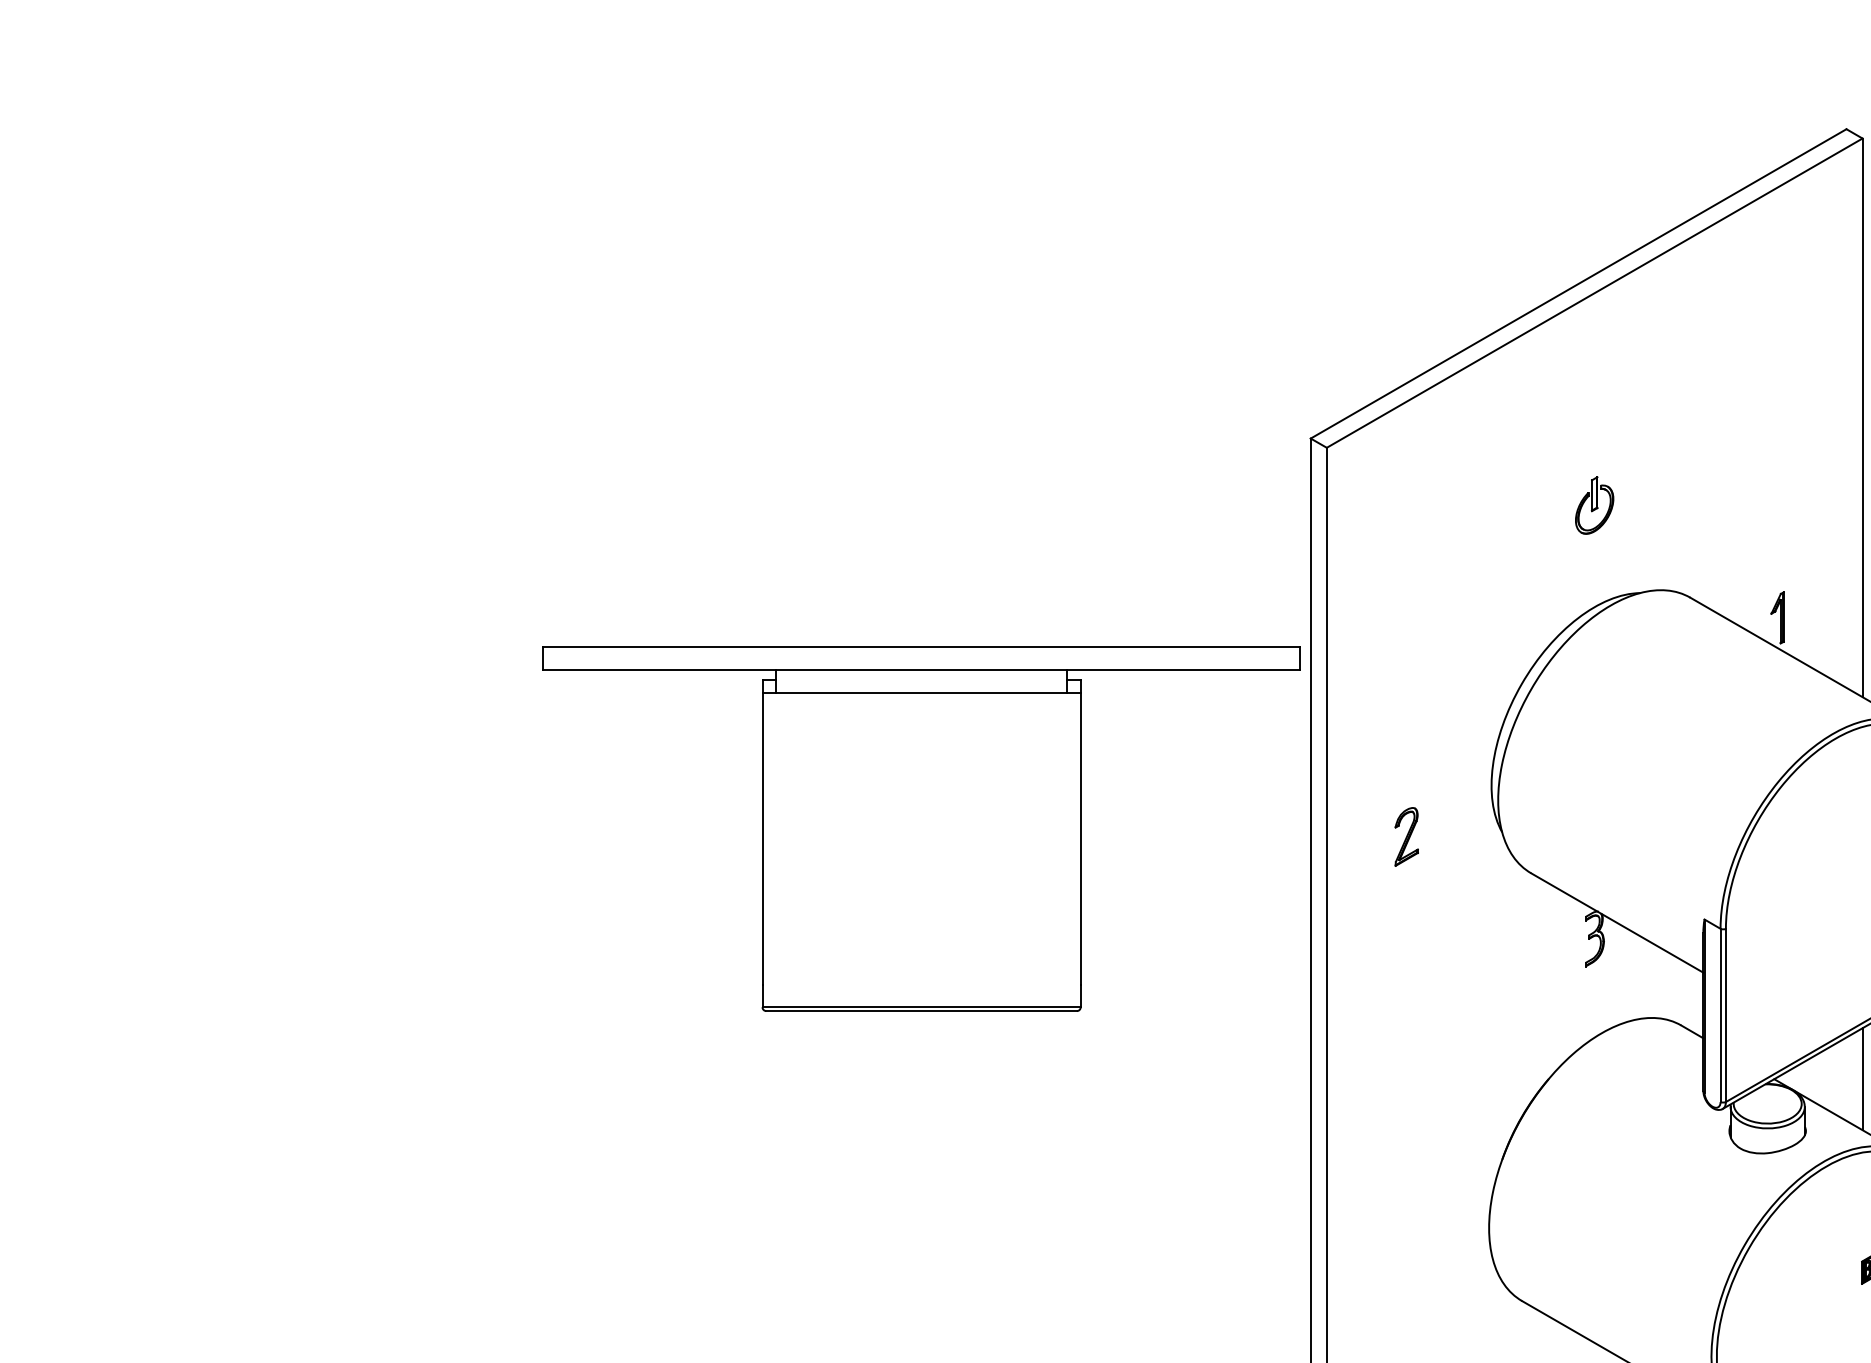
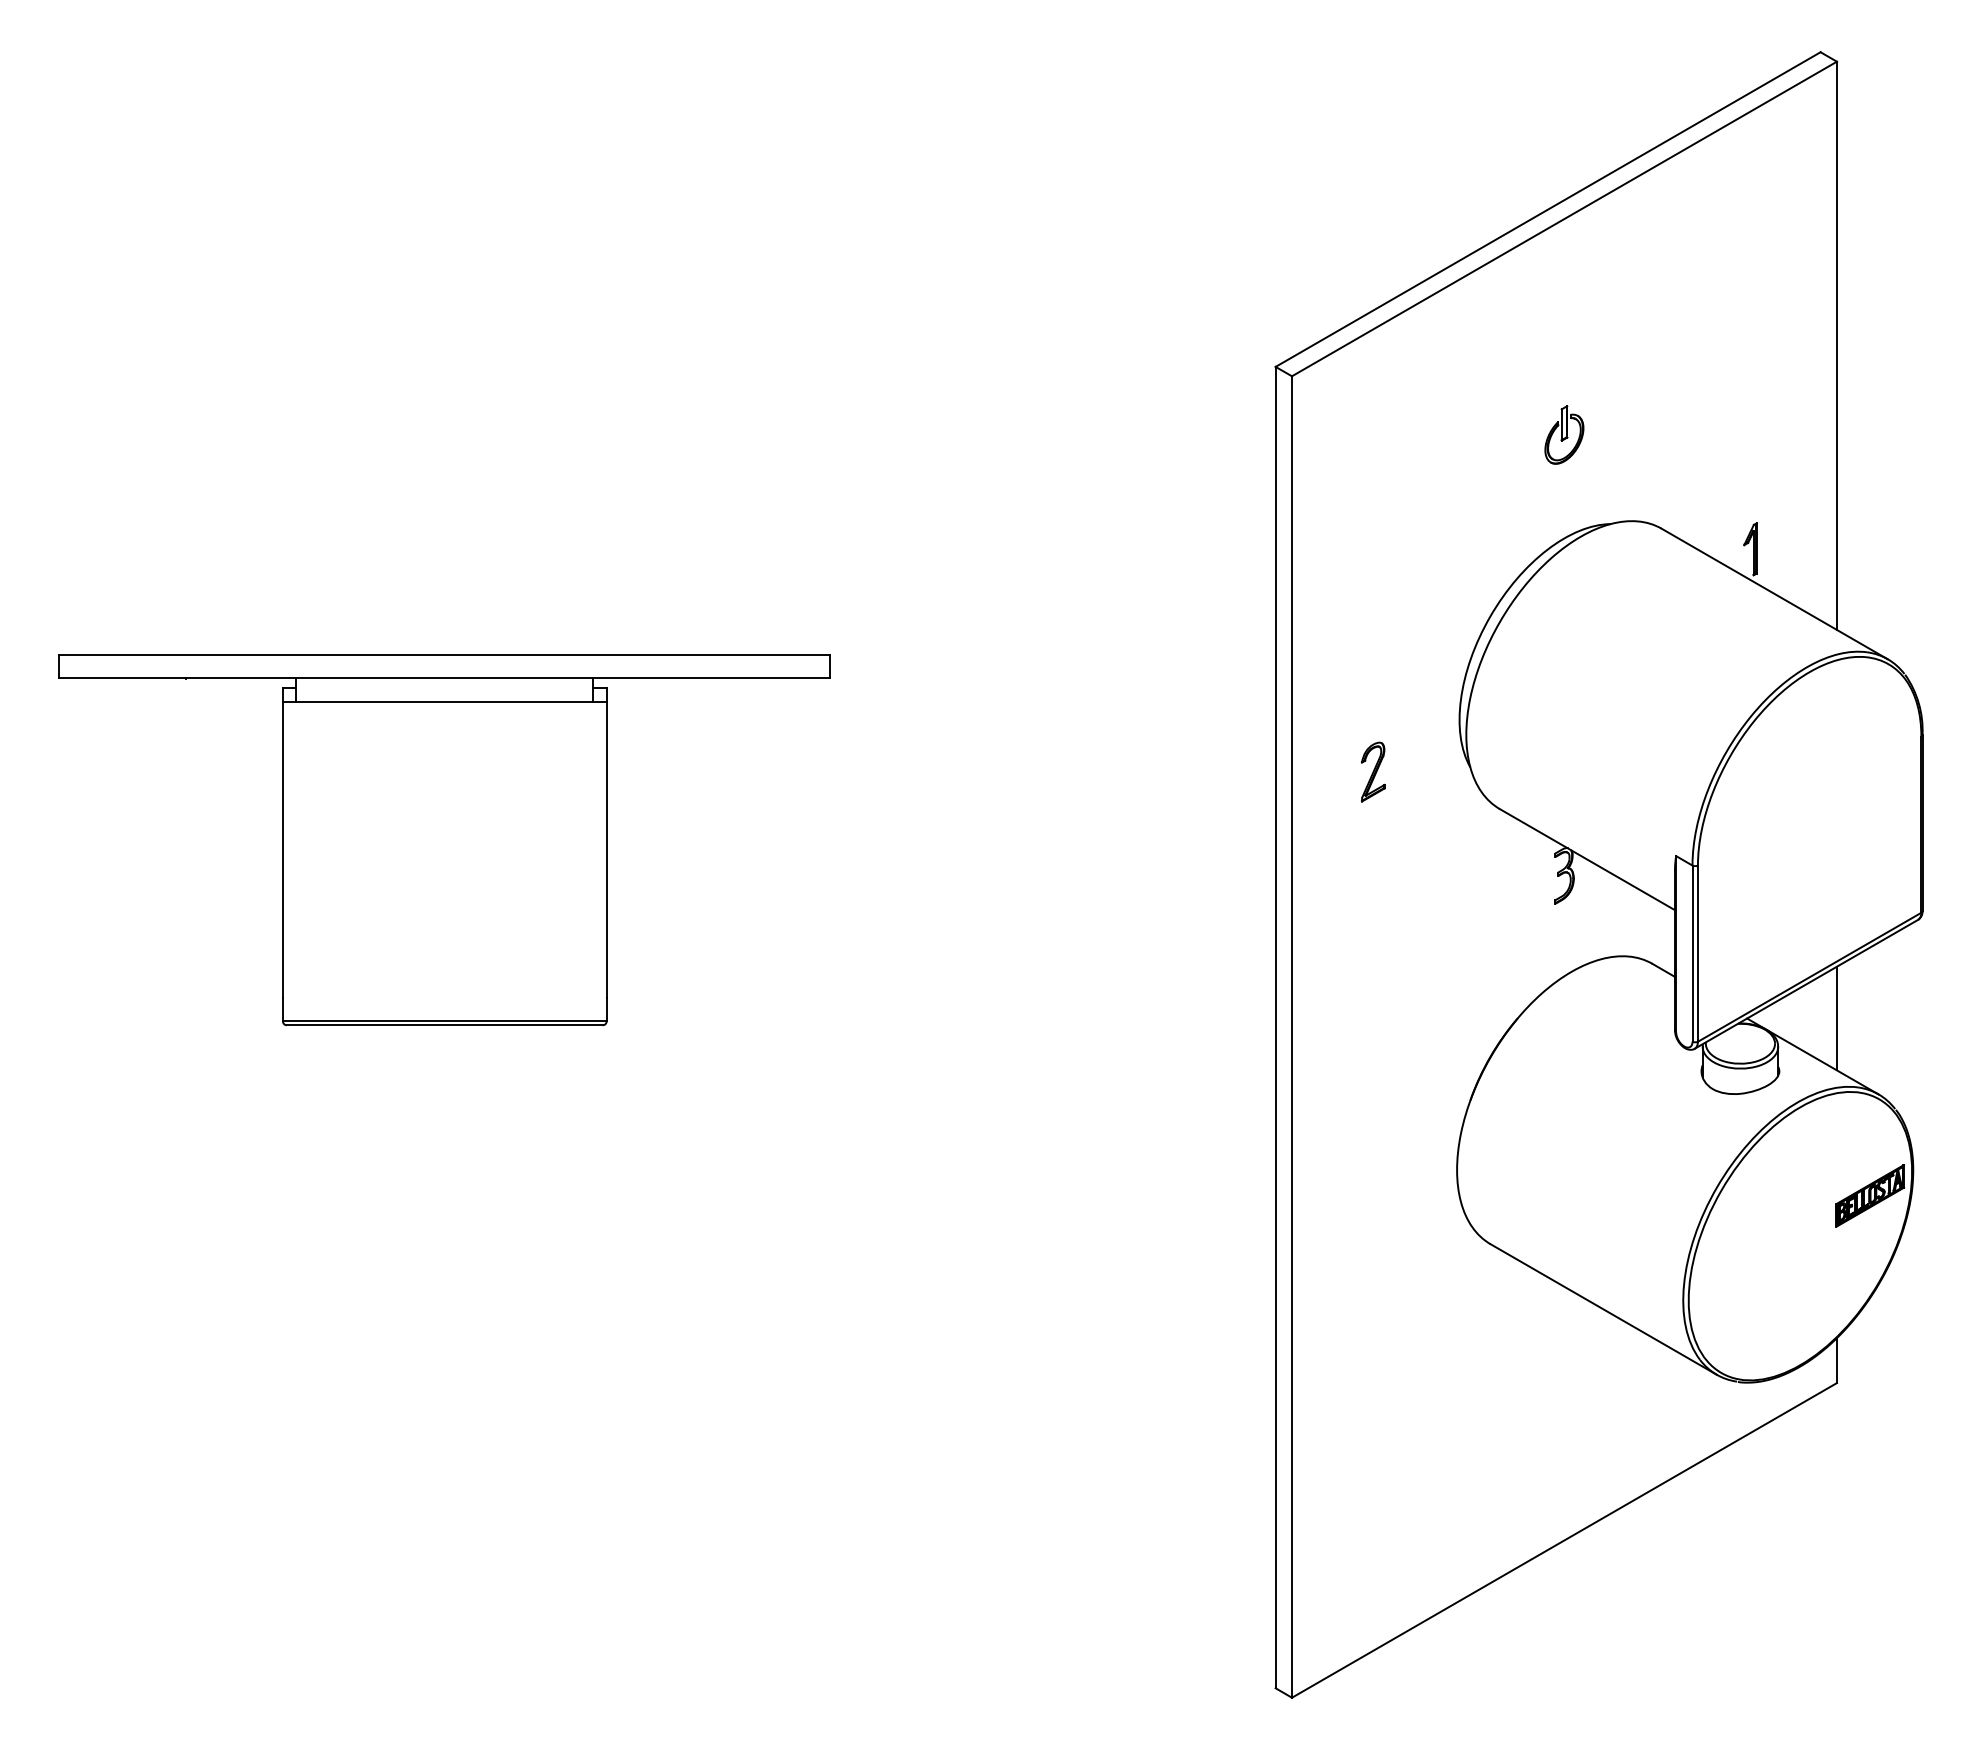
part: (921, 829) -> (444, 840), moved

